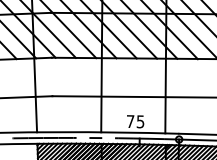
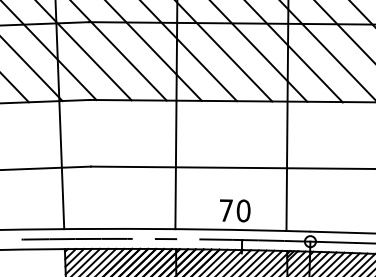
text: (140, 121) -> (243, 210), 75 -> 70

